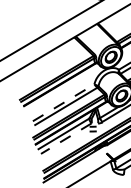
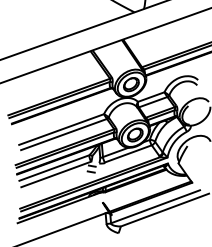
line: (64, 102) -> (62, 129), dashed -> solid
line: (65, 138) -> (55, 174), dashed -> solid

